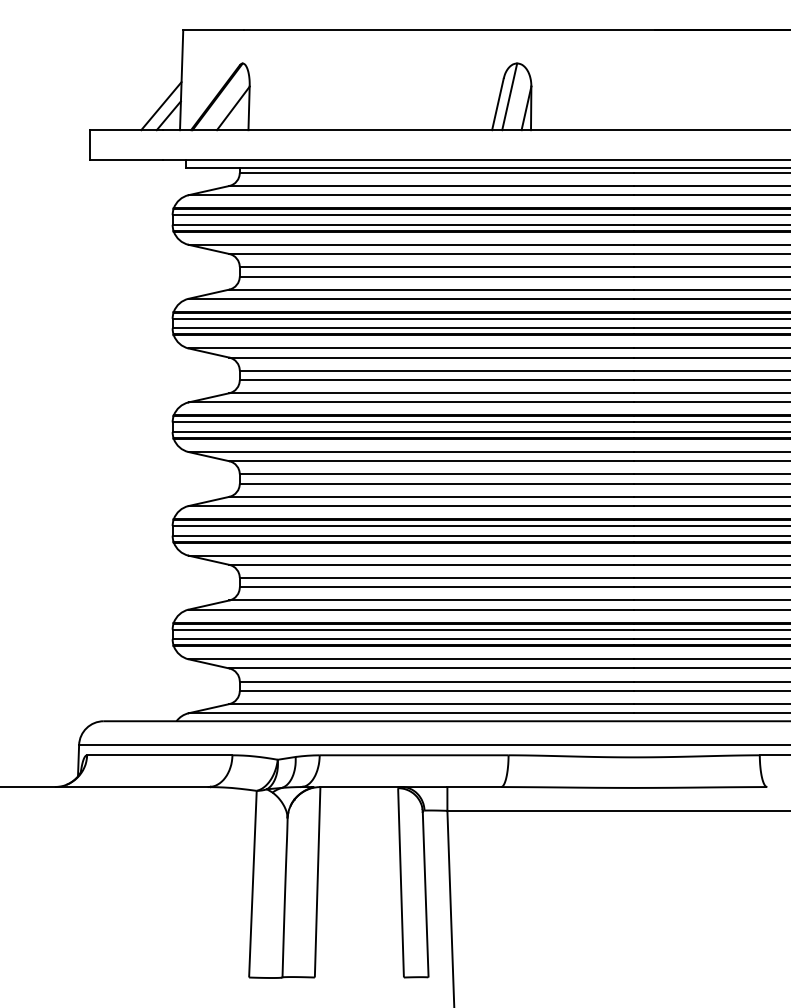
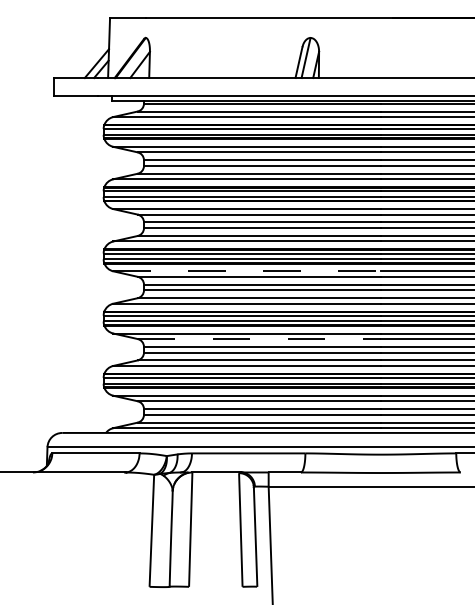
line: (412, 452) -> (247, 271), solid -> dashed
line: (432, 565) -> (259, 339), solid -> dashed

